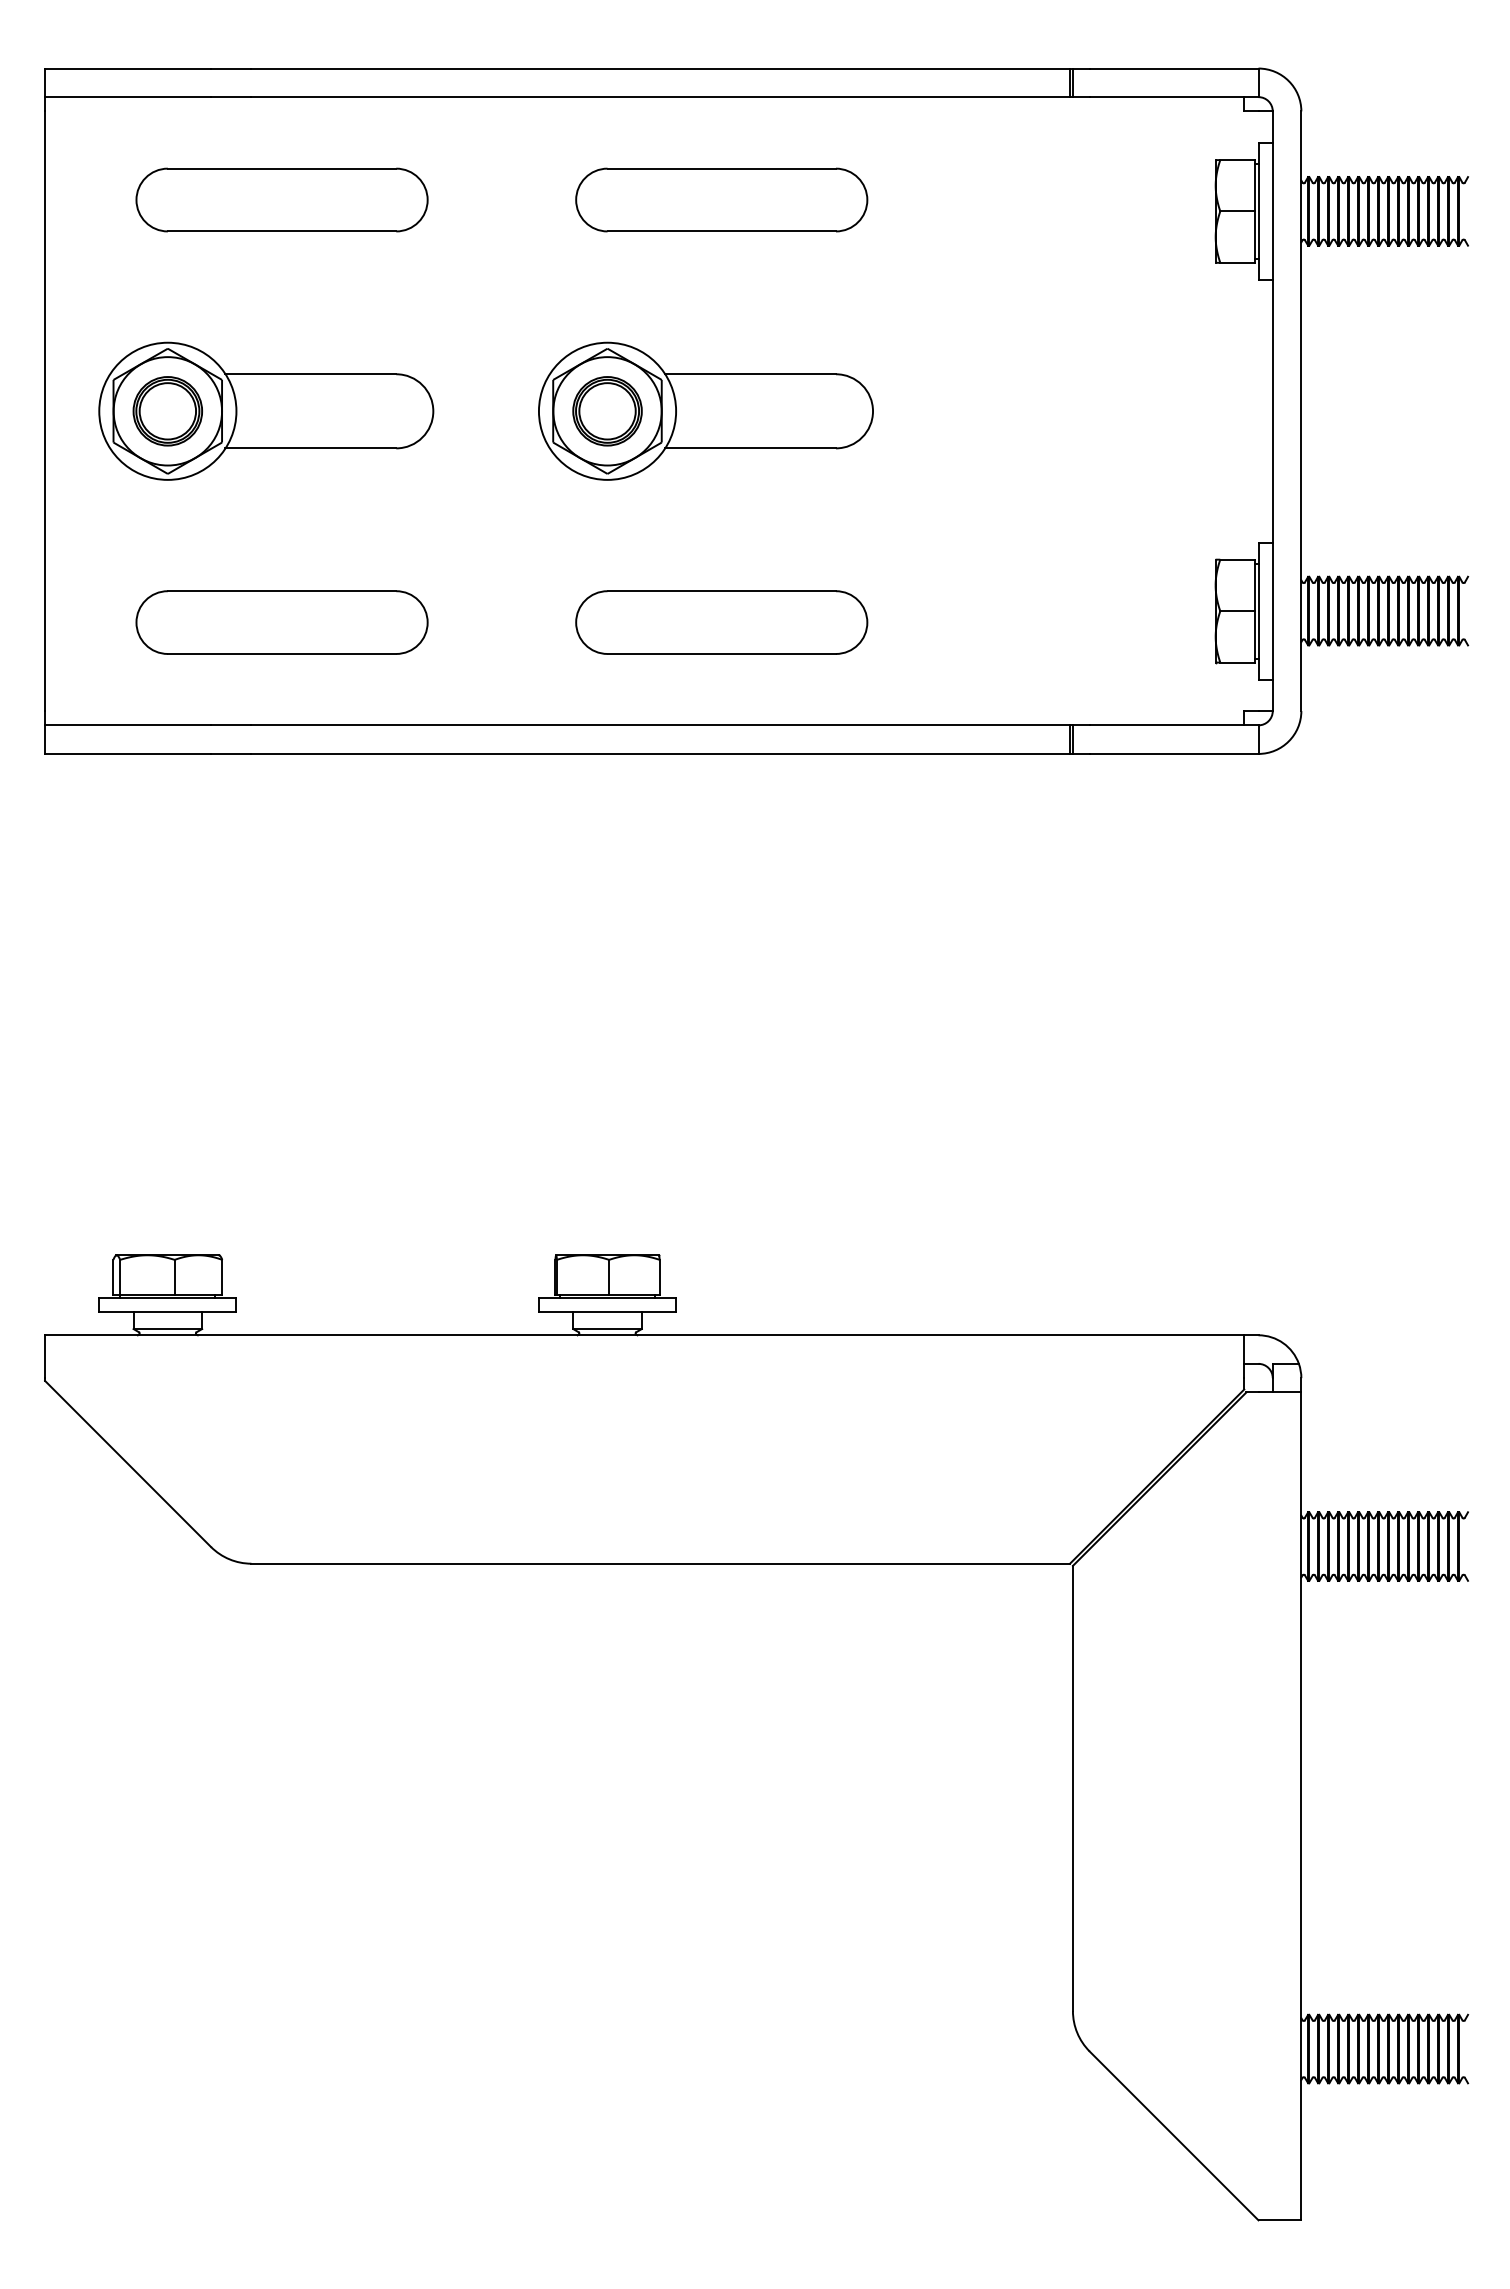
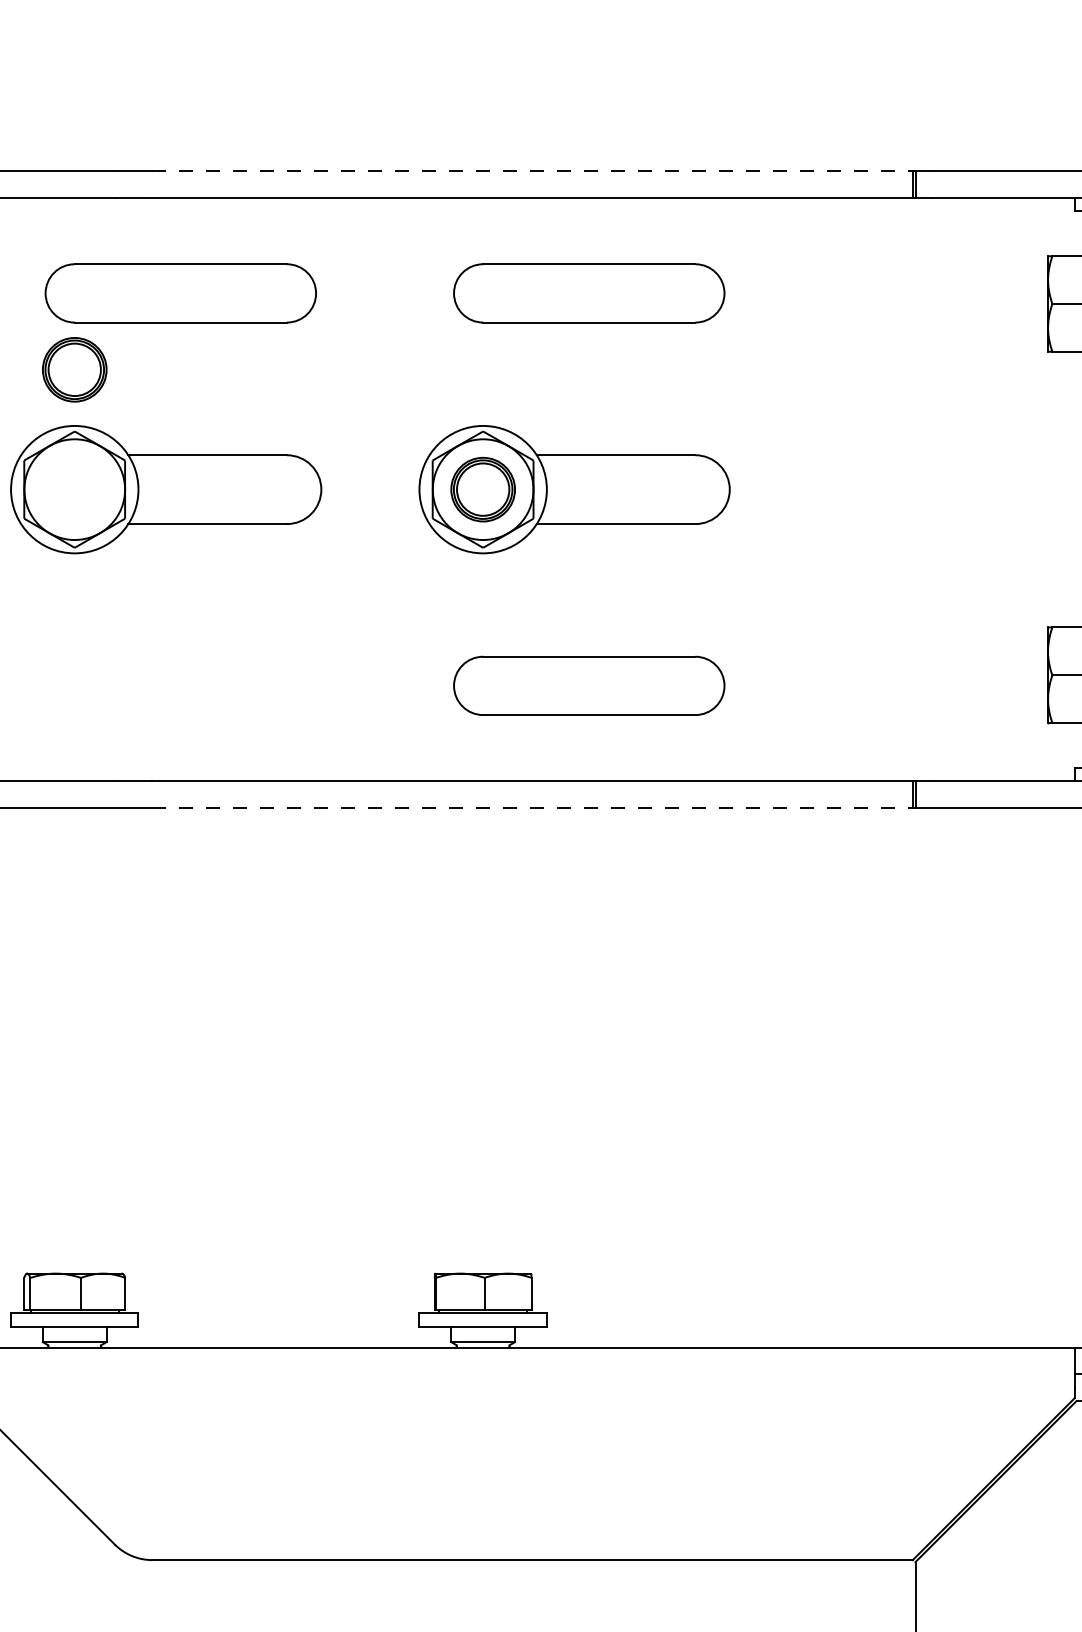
line: (661, 68) -> (533, 171), solid -> dashed
part: (167, 411) -> (74, 369), moved
part: (281, 622) -> (180, 685), removed
line: (661, 753) -> (533, 807), solid -> dashed

